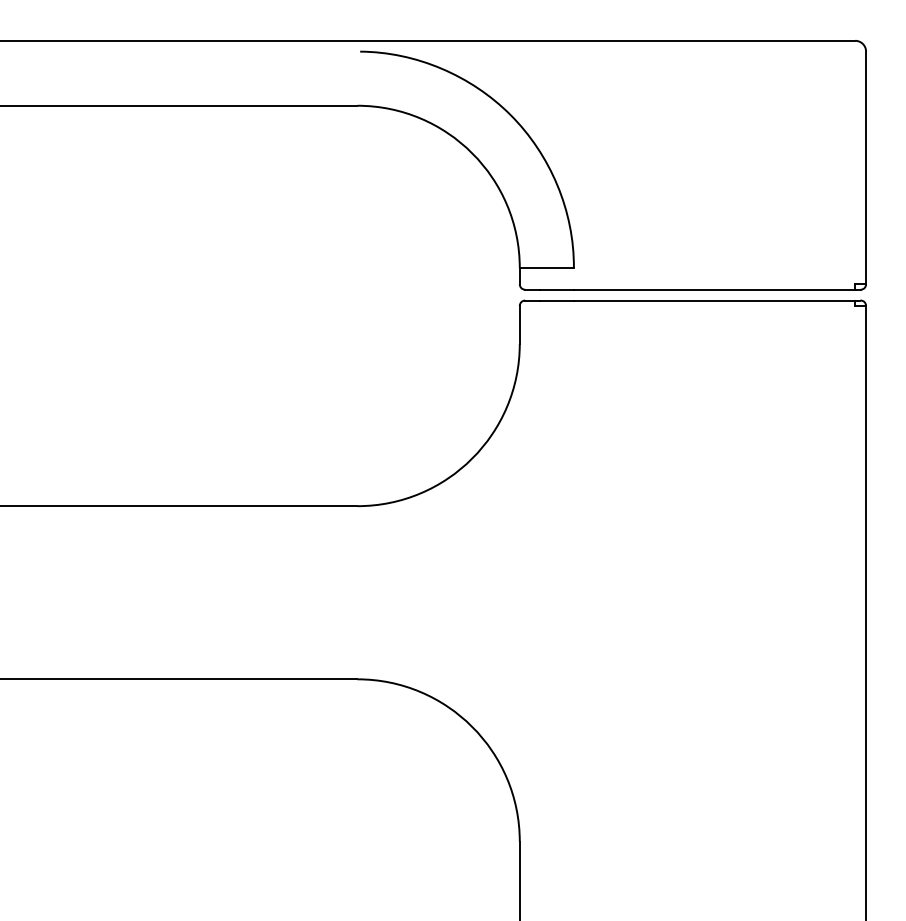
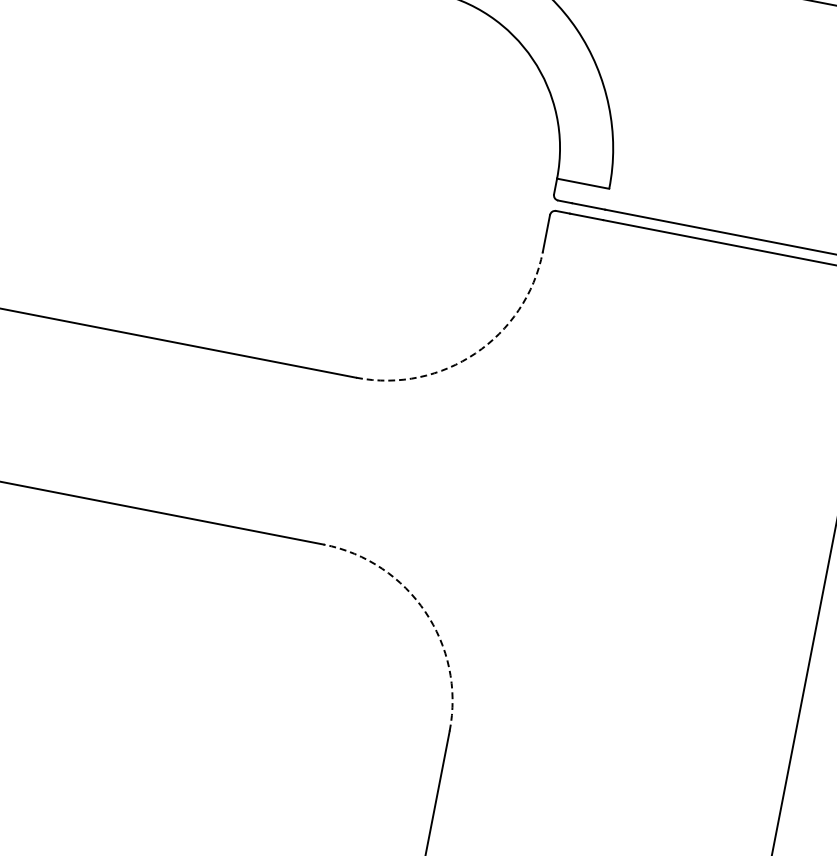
arc: (472, 458) -> (475, 353), solid -> dashed
arc: (472, 726) -> (425, 611), solid -> dashed

